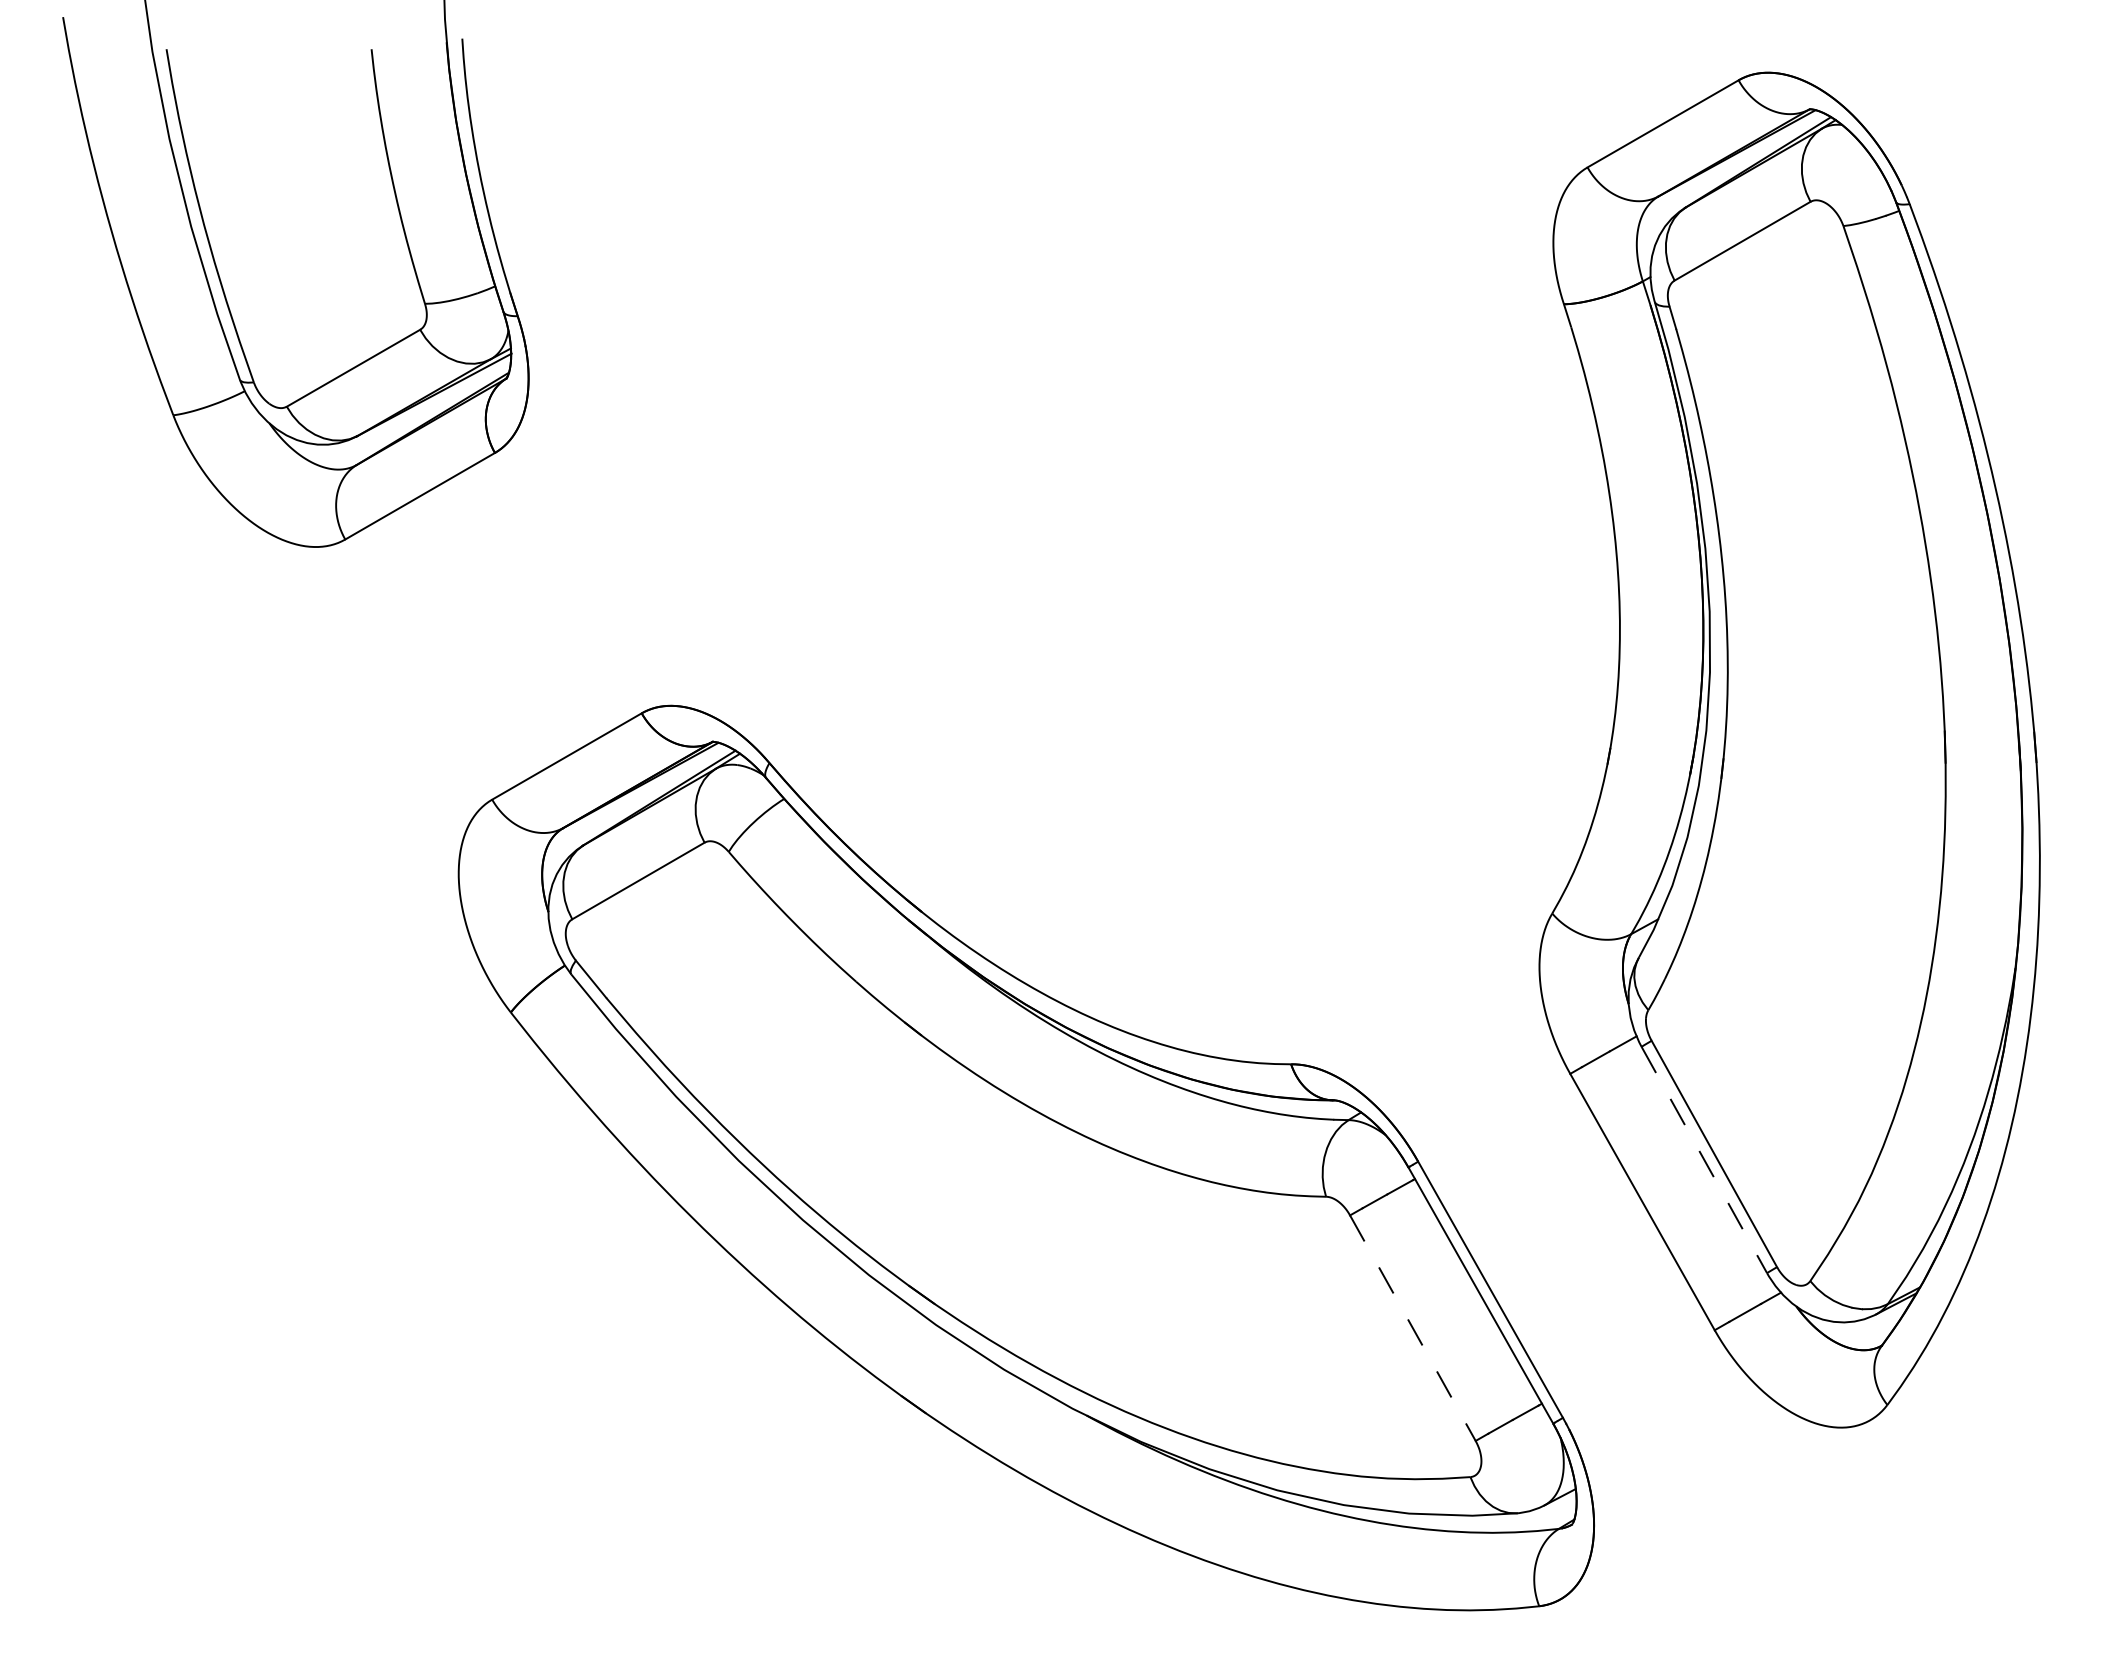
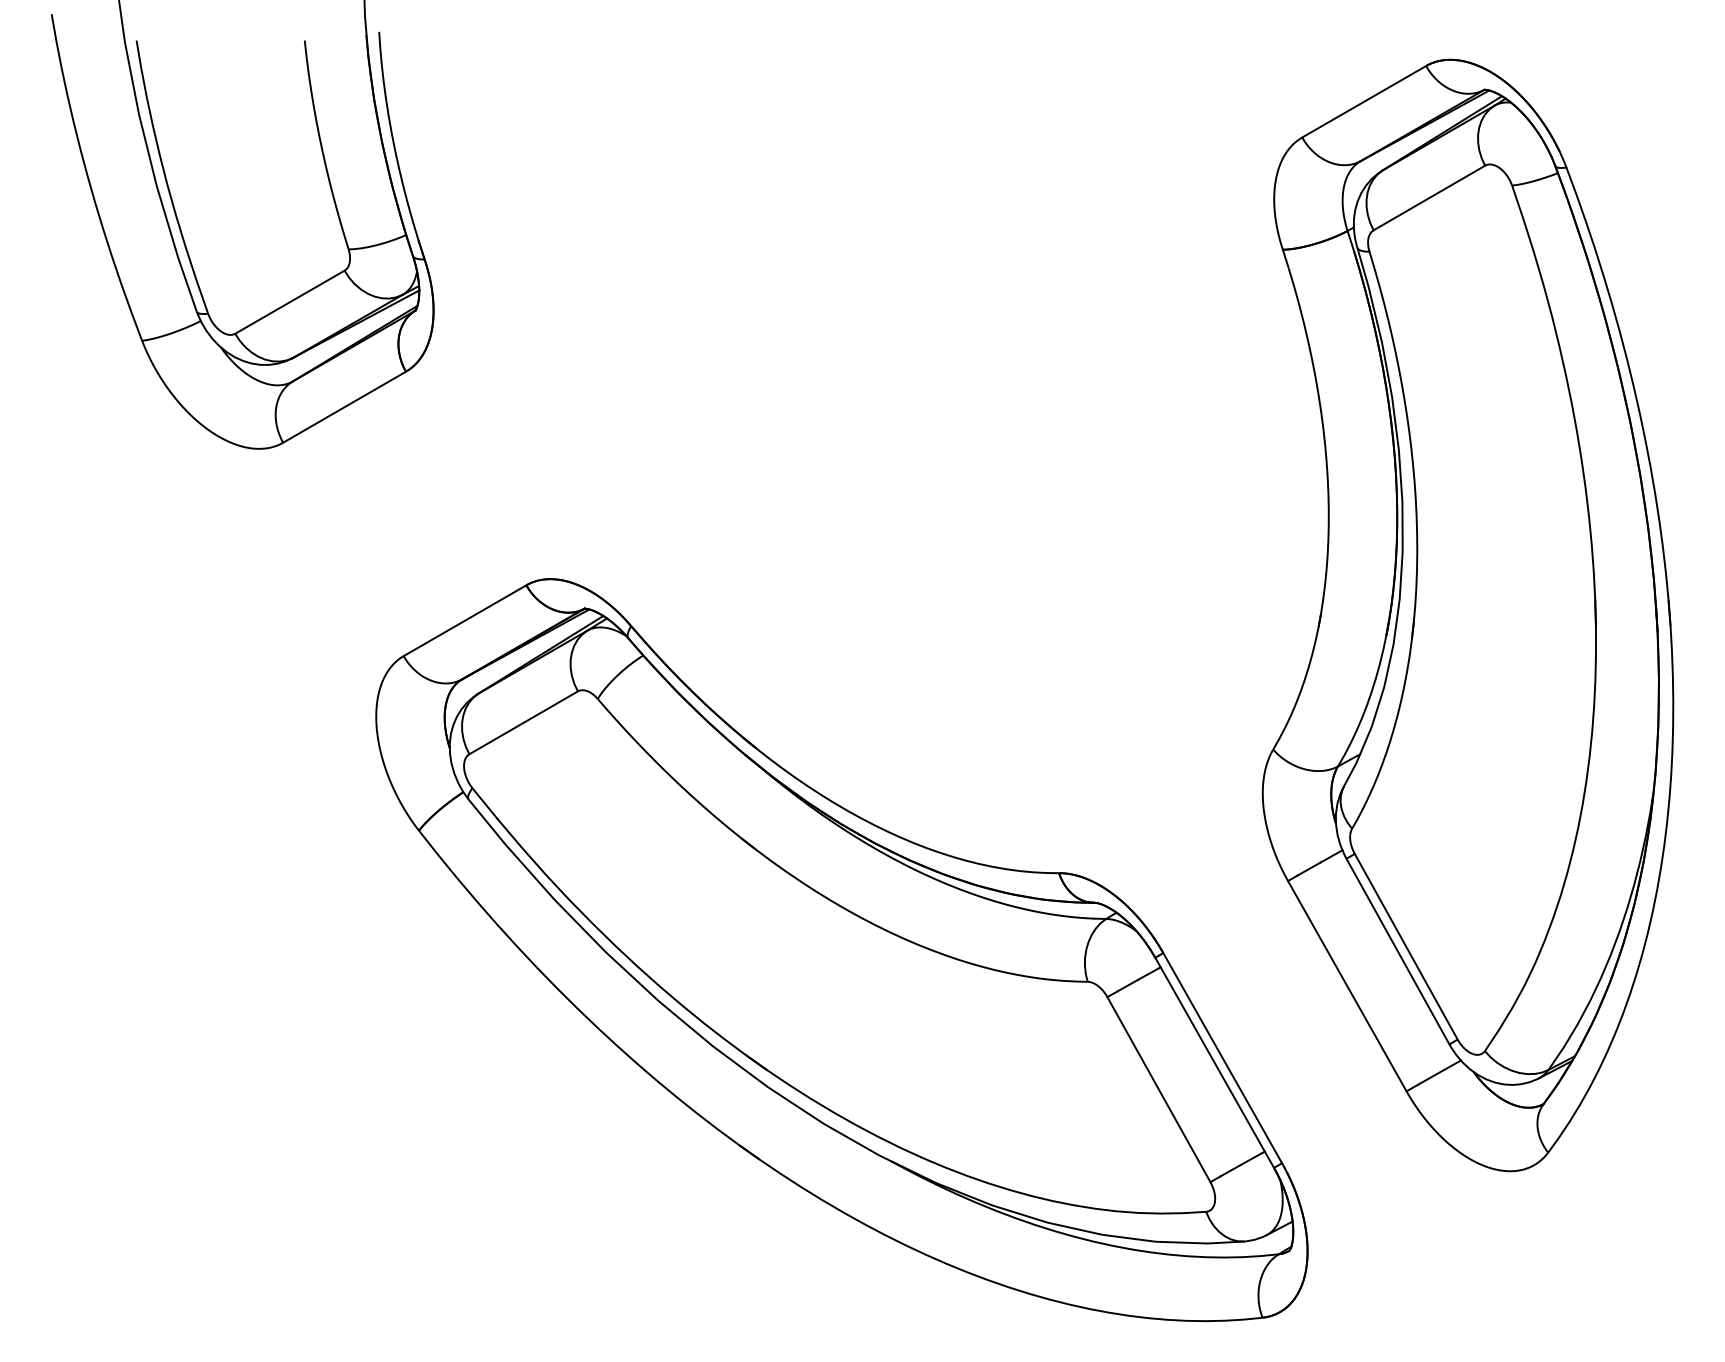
line: (1704, 1160) -> (1398, 952), dashed -> solid
line: (1413, 1328) -> (1159, 1089), dashed -> solid

